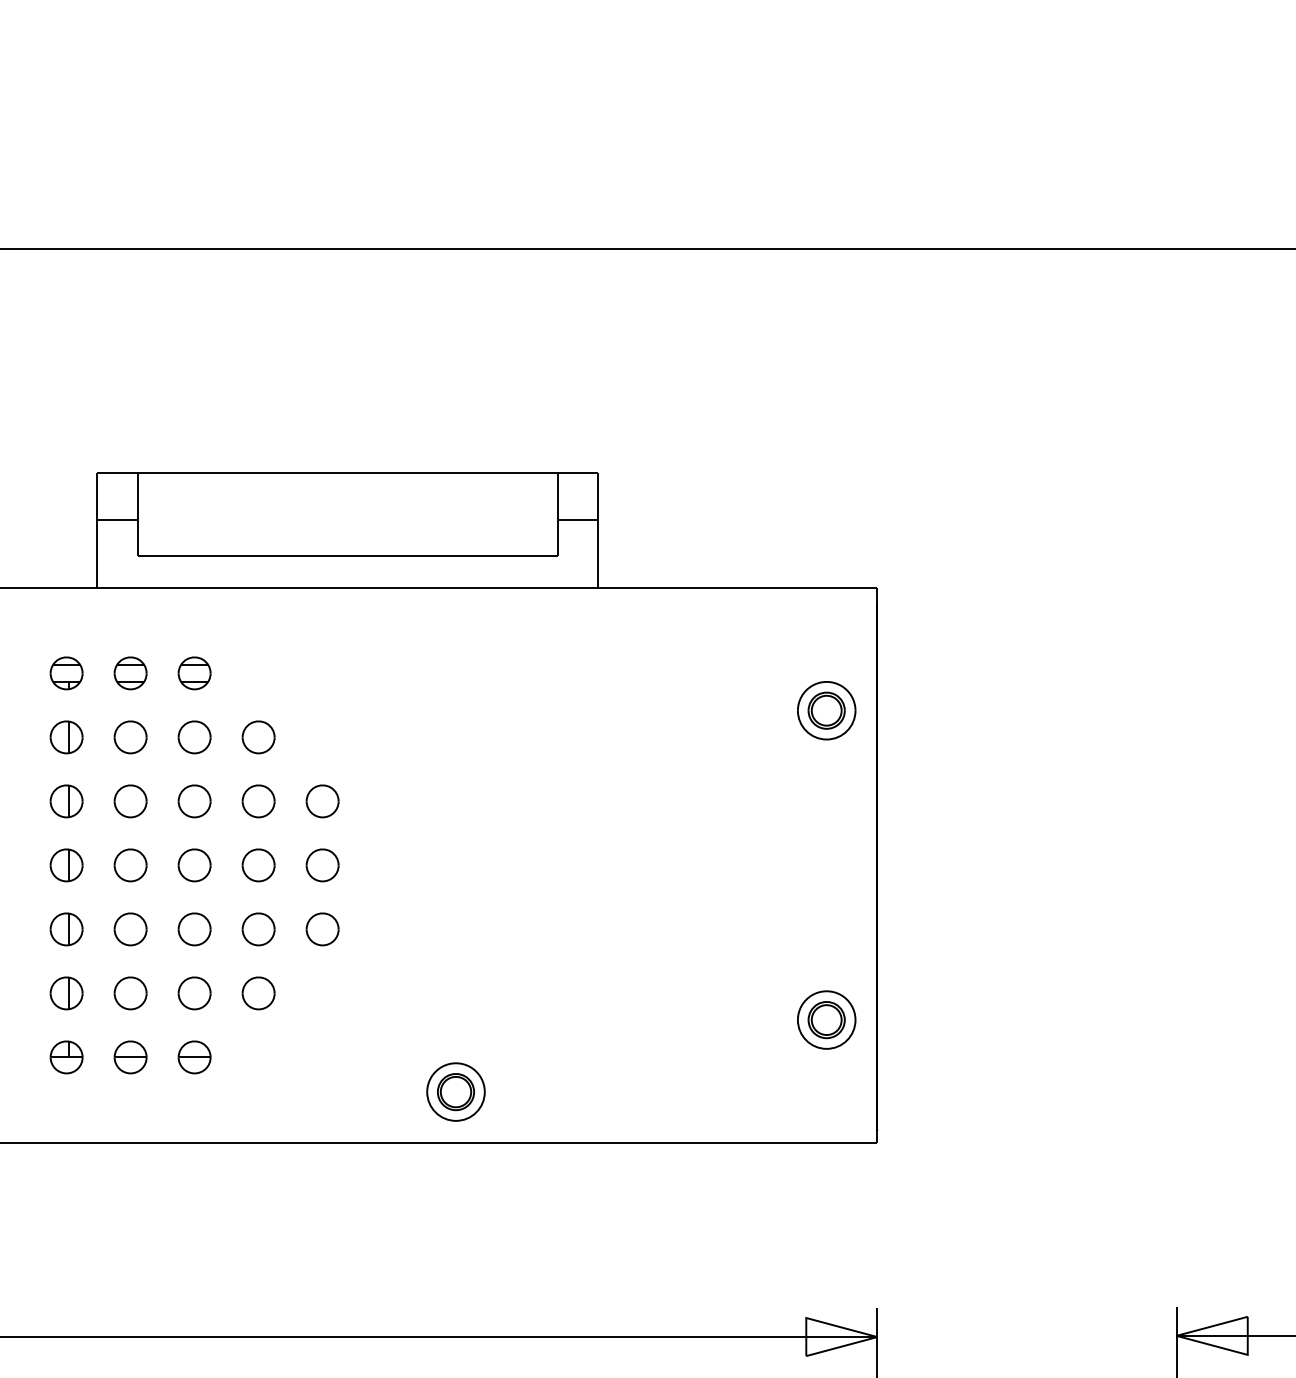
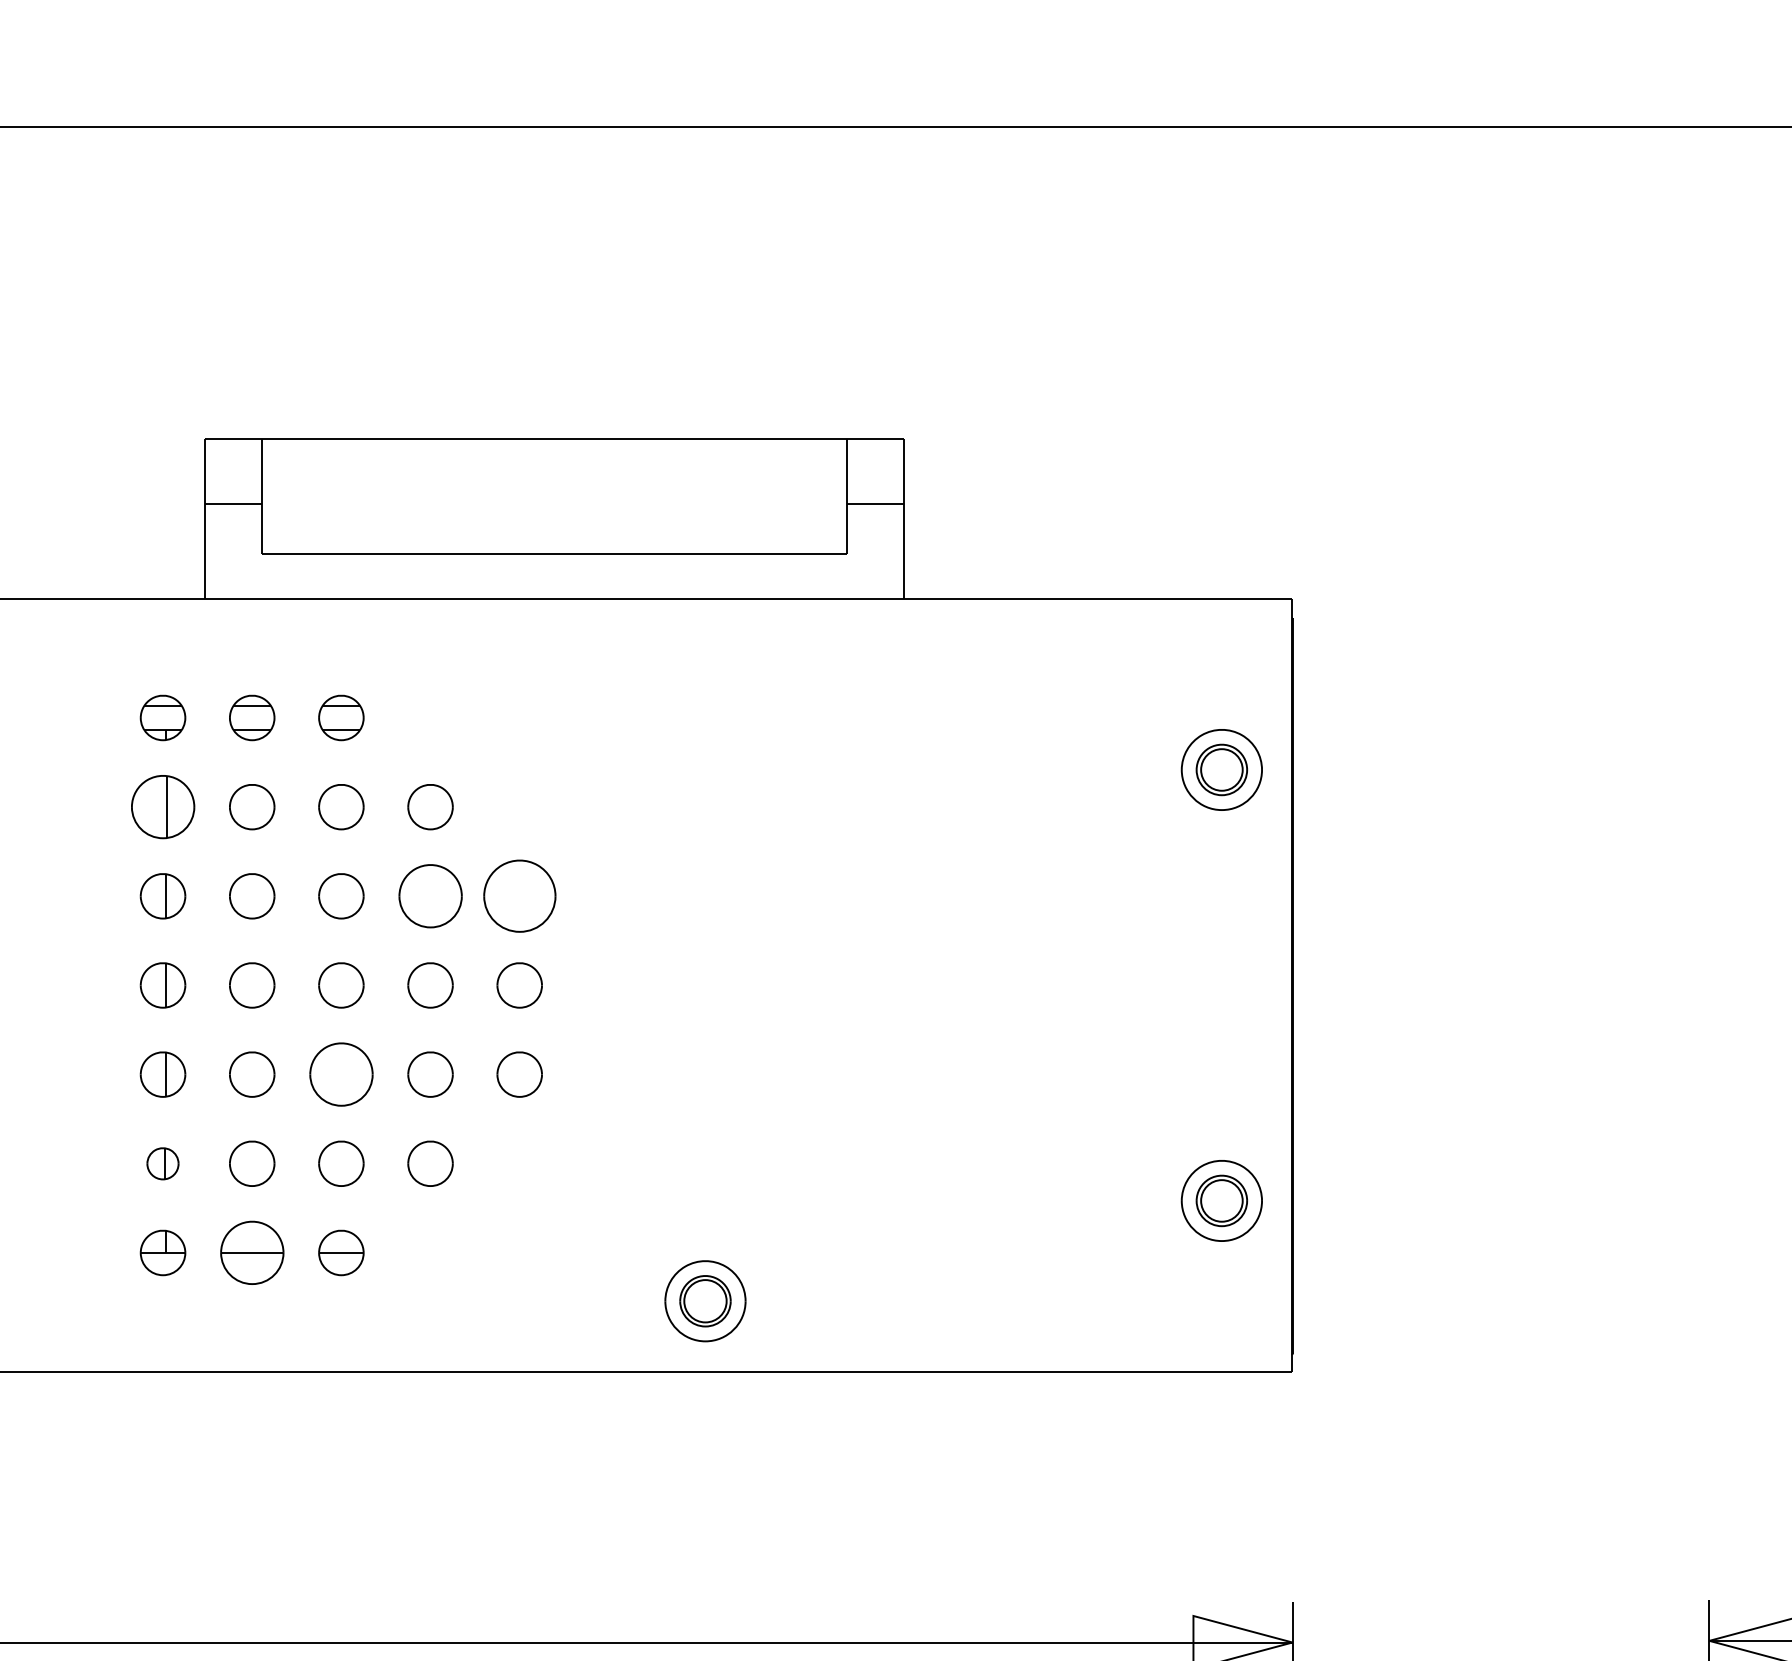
part: (66, 737) -> (162, 807), size x1.4
part: (258, 801) -> (430, 896), size x1.4
part: (322, 801) -> (519, 896), size x1.6
part: (194, 929) -> (341, 1074), size x1.4
part: (66, 993) -> (162, 1163), size x0.7
part: (130, 1057) -> (252, 1253), size x1.4

